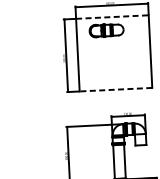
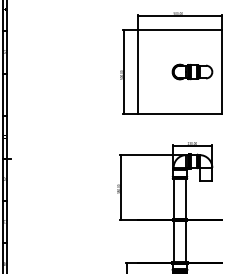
line: (112, 16) -> (180, 29), dashed -> solid
part: (106, 30) -> (192, 71), moved
line: (115, 89) -> (179, 114), dashed -> solid

